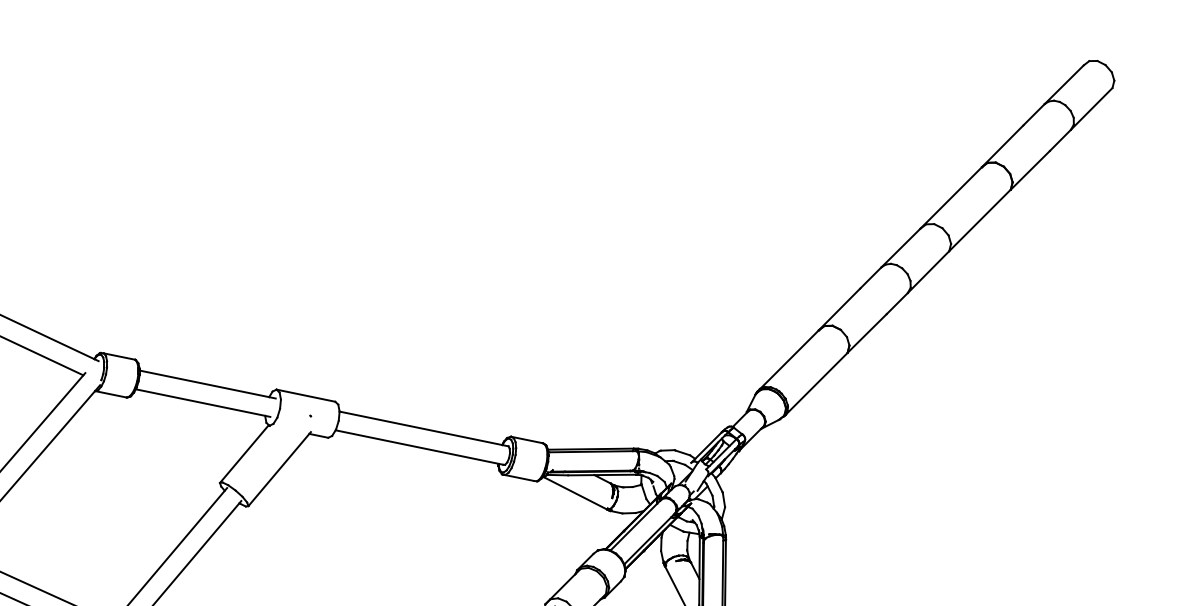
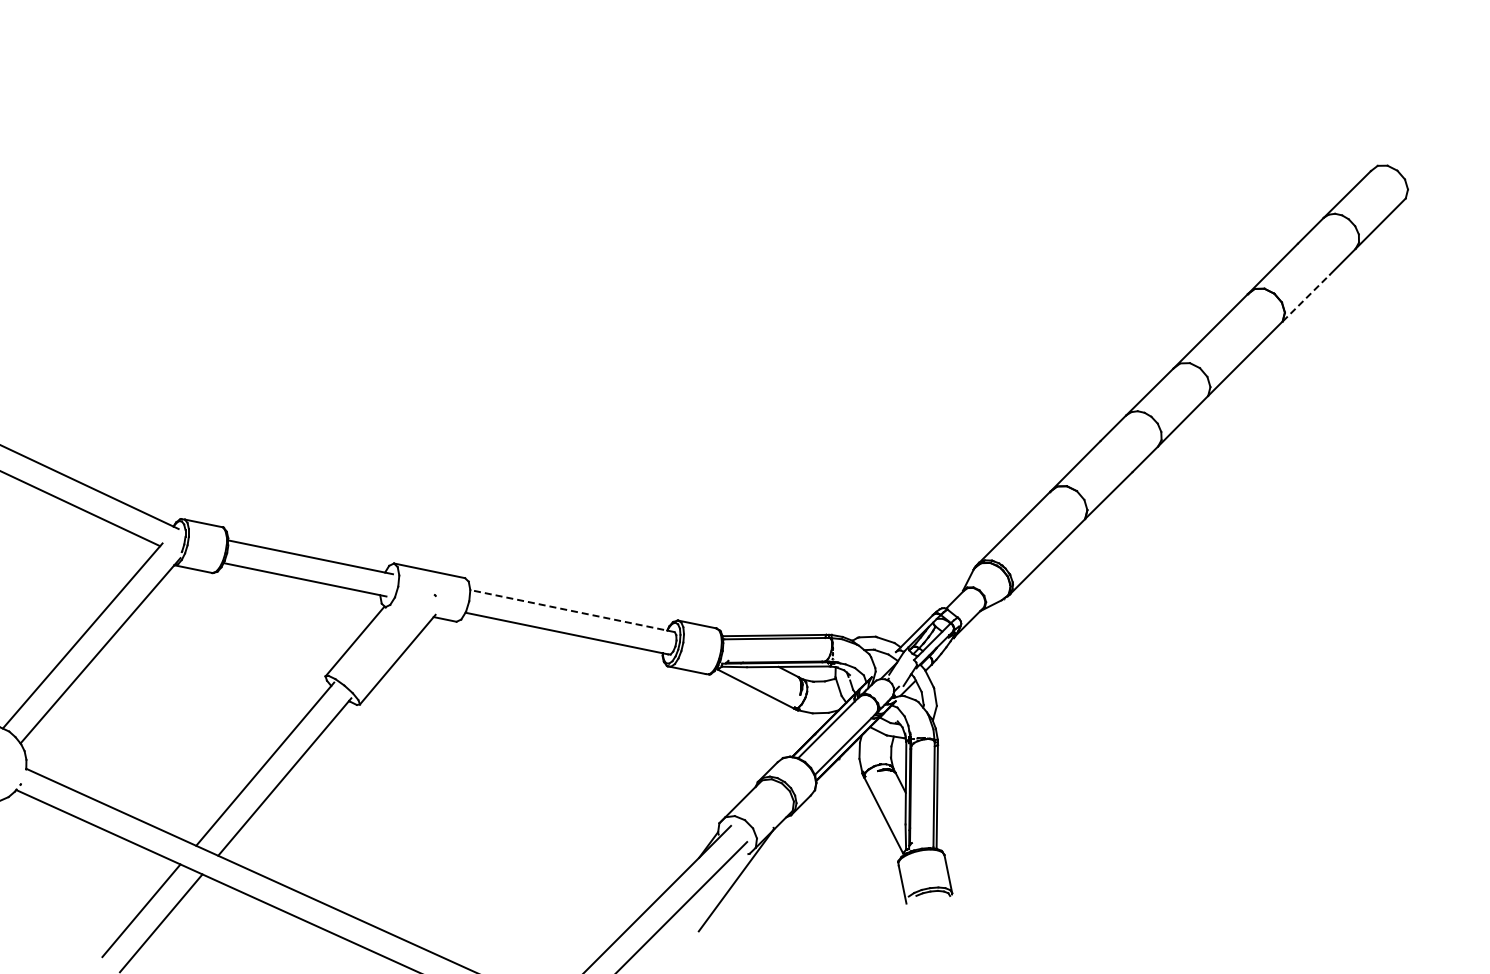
line: (1030, 169) -> (1306, 297), solid -> dashed
line: (424, 429) -> (572, 611), solid -> dashed

